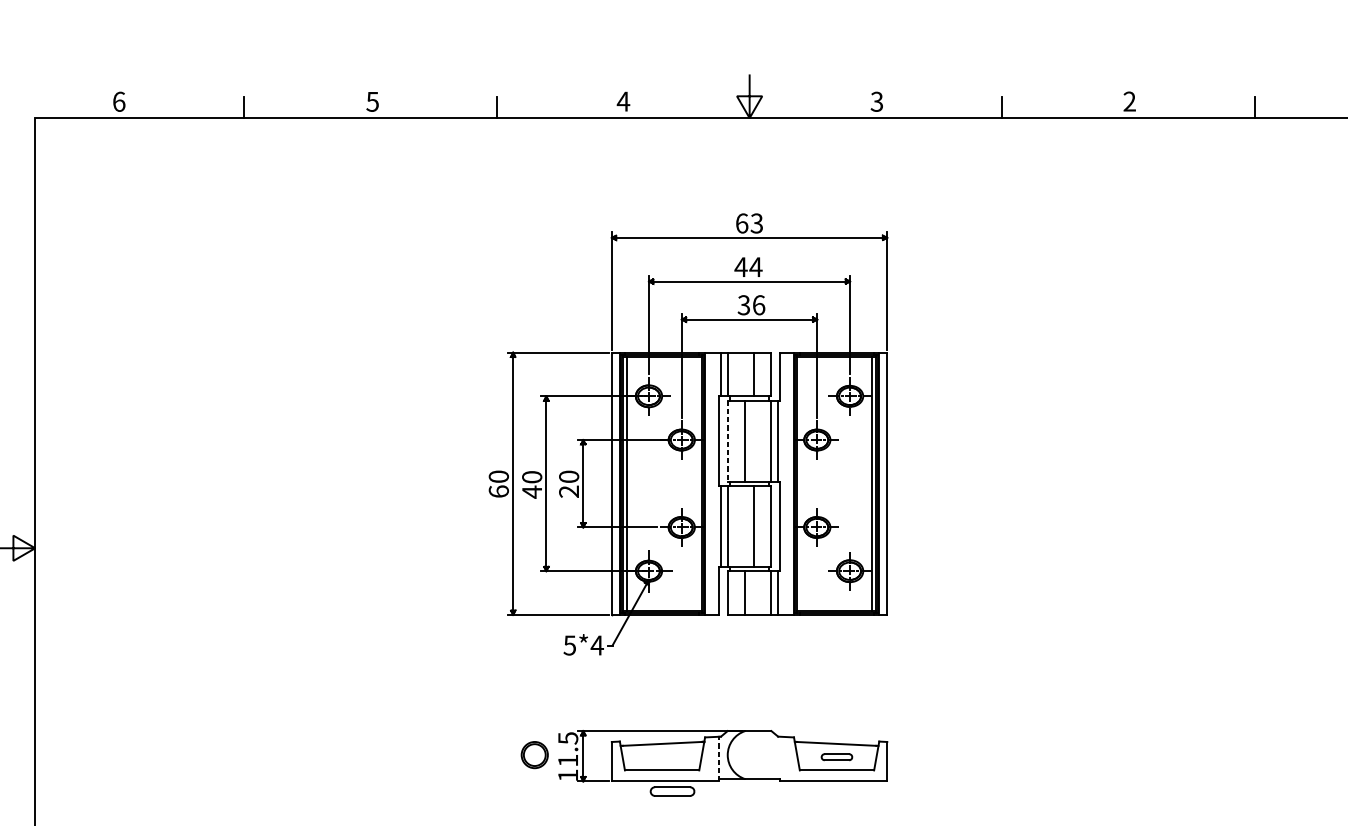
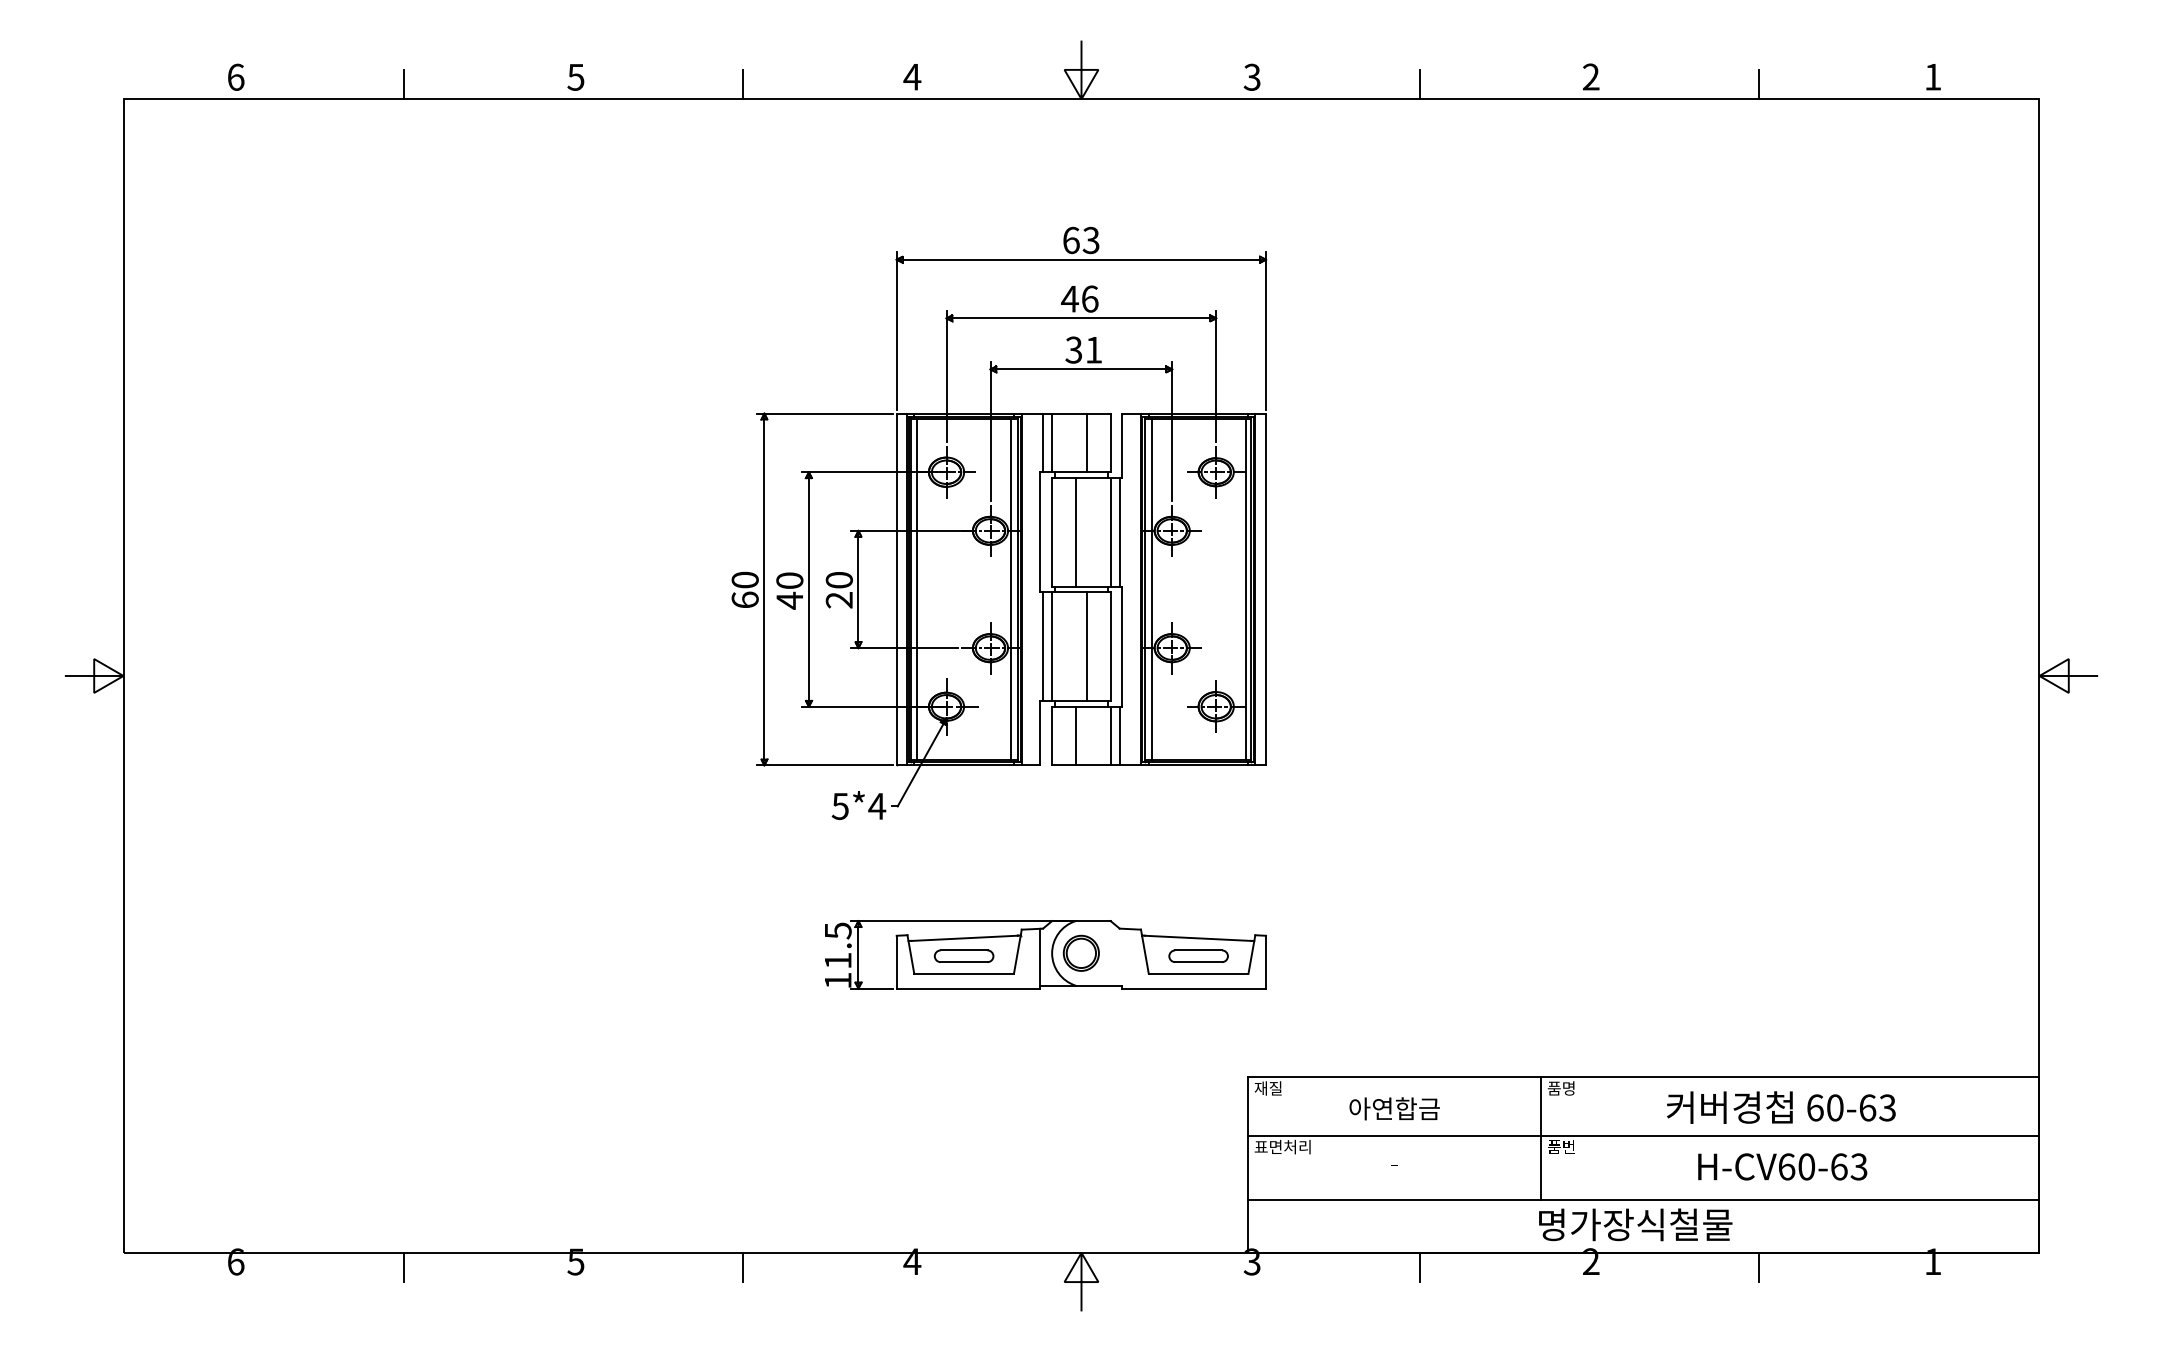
text: (755, 266) -> (1089, 298), 44 -> 46
text: (759, 304) -> (1094, 349), 36 -> 31
line: (728, 441) -> (1052, 532), dashed -> solid
line: (697, 483) -> (1011, 589), added
line: (801, 483) -> (1151, 589), added
part: (534, 754) -> (1080, 952), moved
part: (836, 756) -> (1198, 955), size x1.43
line: (719, 758) -> (1040, 958), dashed -> solid
part: (672, 790) -> (963, 955), moved

